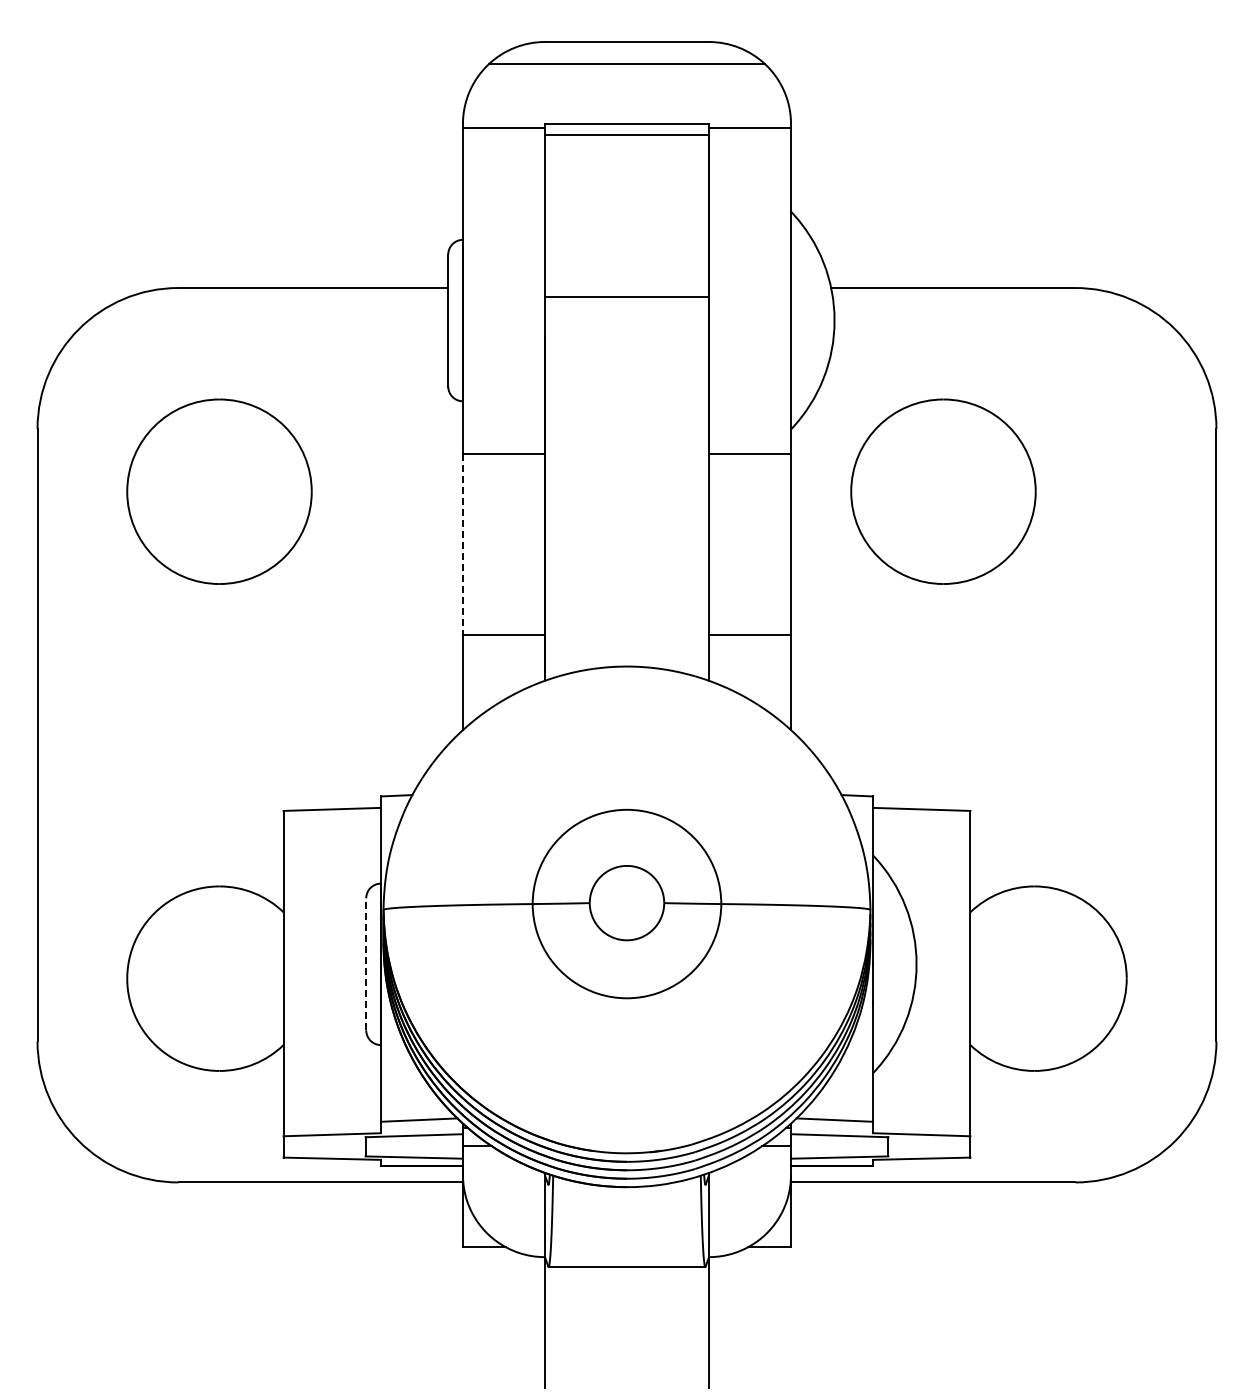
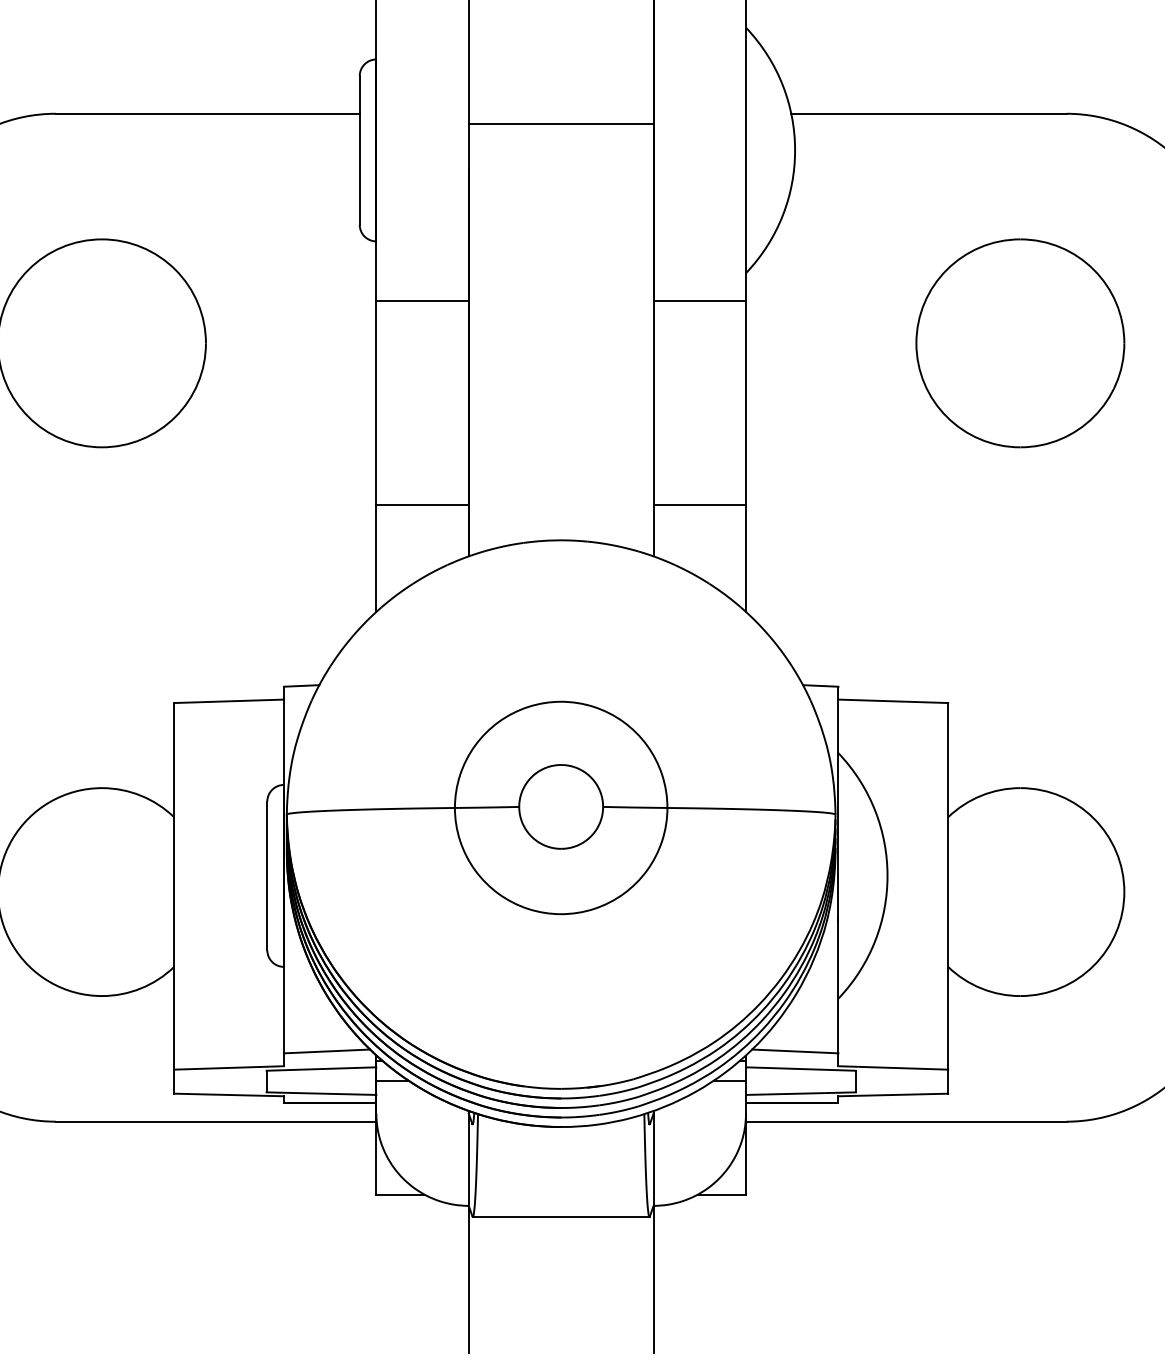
part: (943, 491) -> (1020, 343), moved
line: (462, 544) -> (375, 402), dashed -> solid
line: (366, 964) -> (267, 876), dashed -> solid

